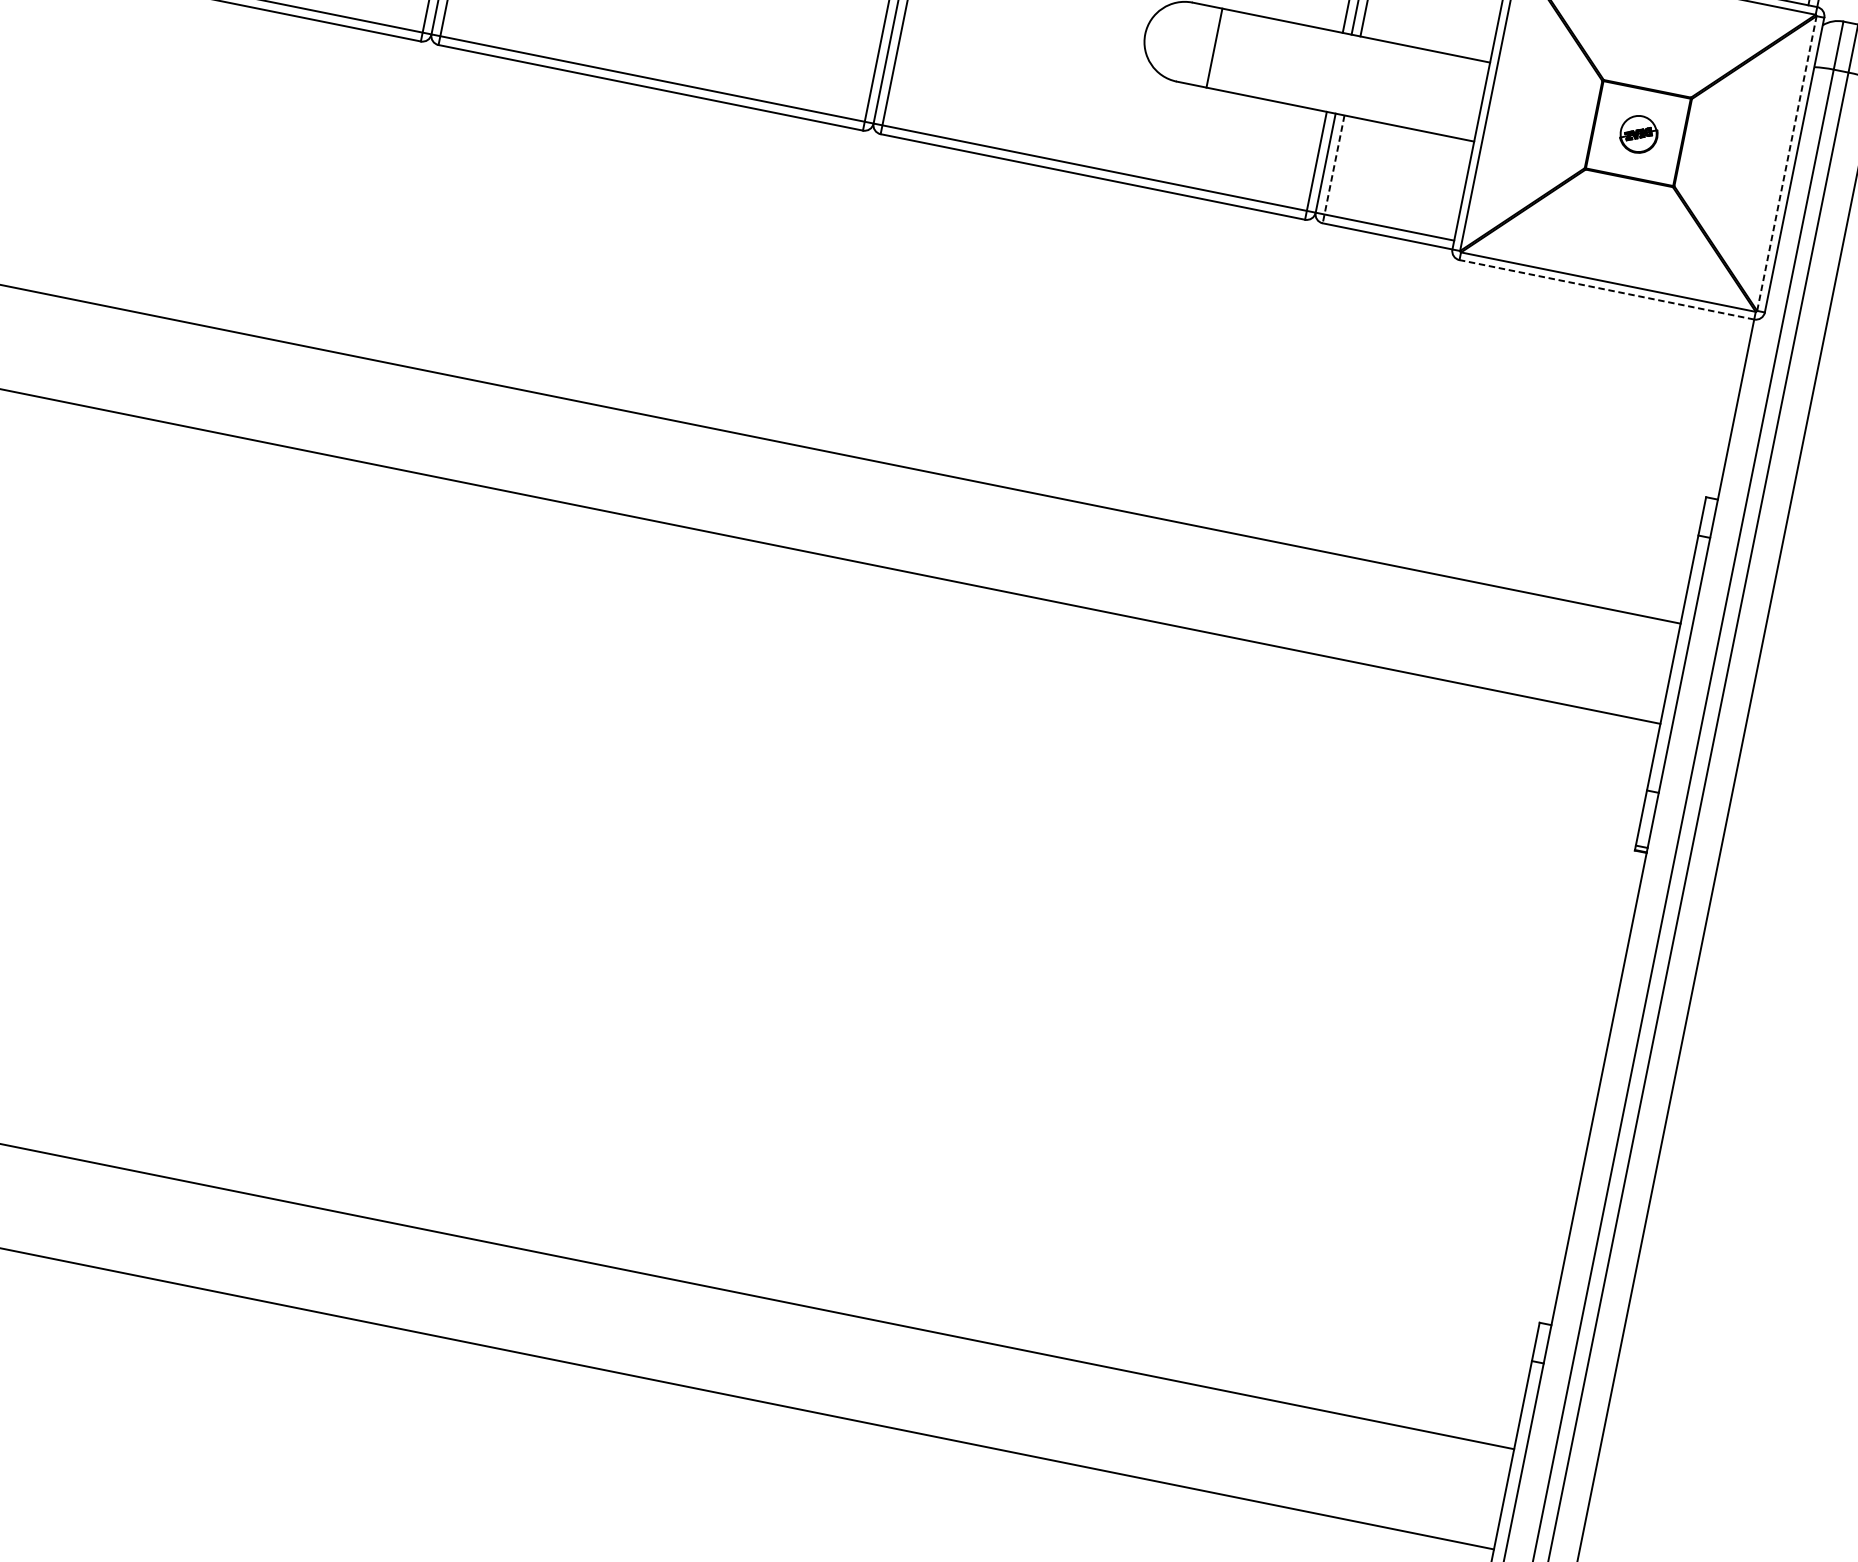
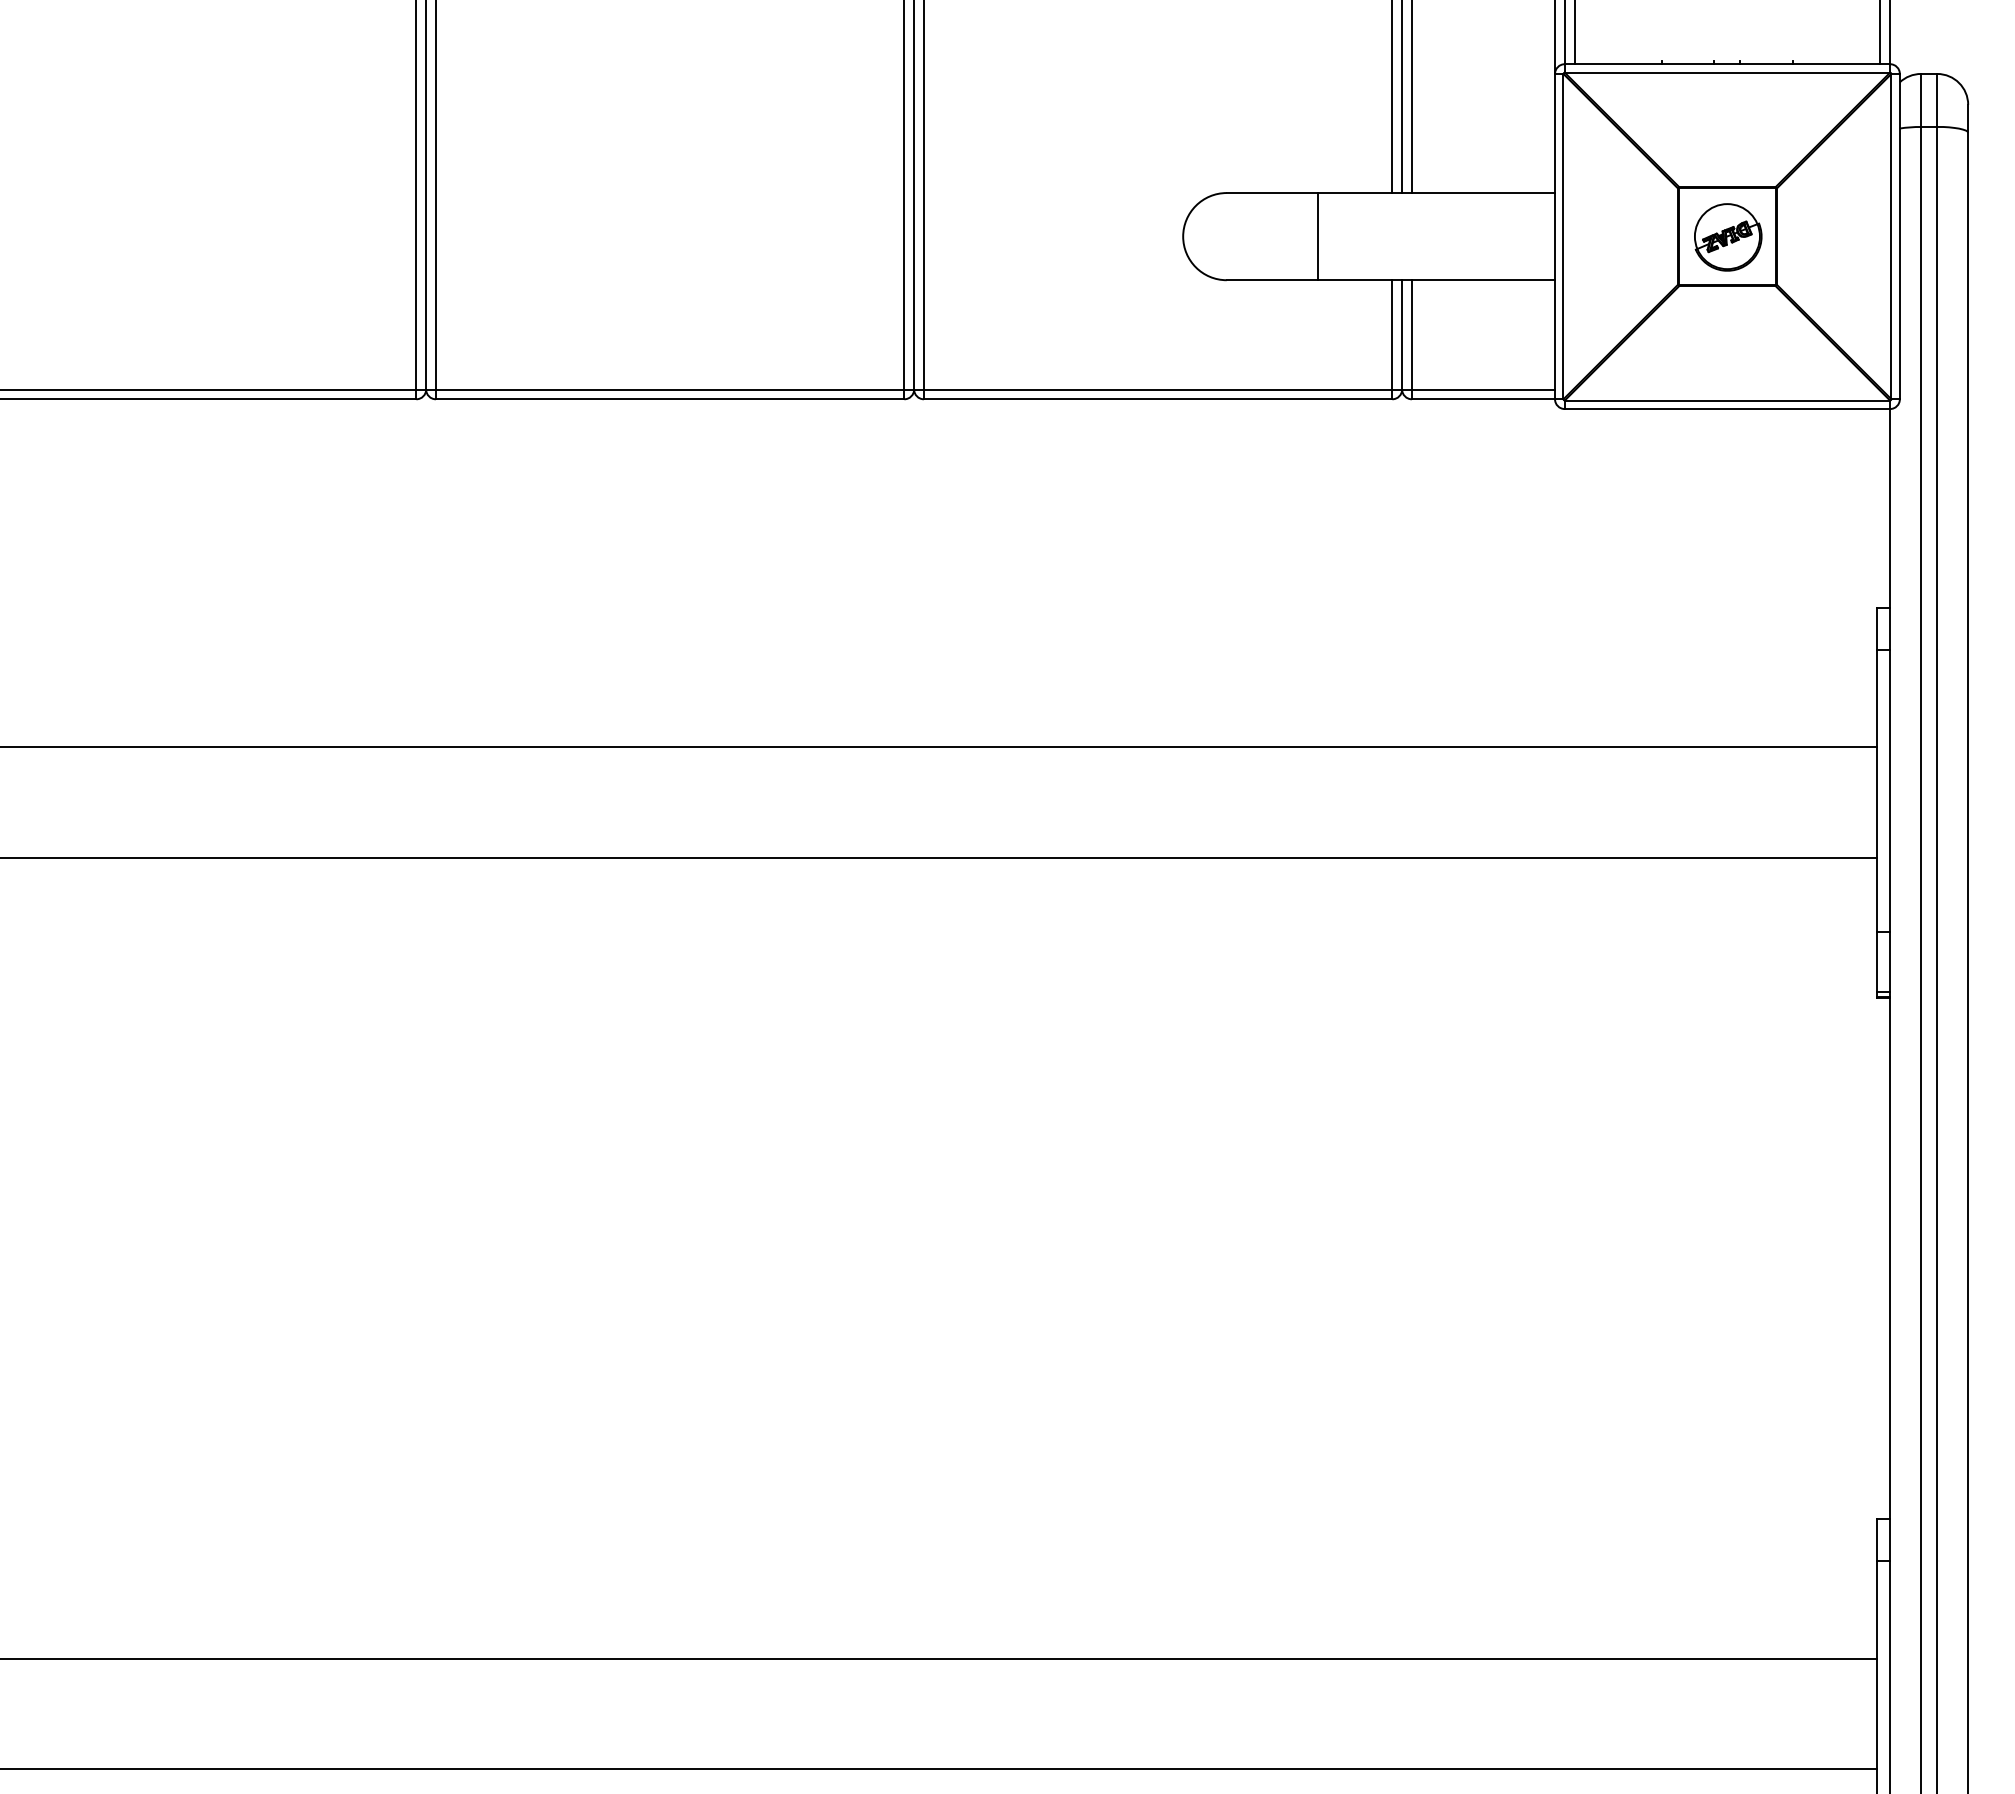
line: (1214, 47) -> (1317, 236), moved
part: (1639, 134) -> (1728, 237), size x1.67
line: (1787, 163) -> (1891, 236), dashed -> solid
line: (1333, 169) -> (1411, 339), dashed -> solid
line: (1606, 290) -> (1727, 409), dashed -> solid

